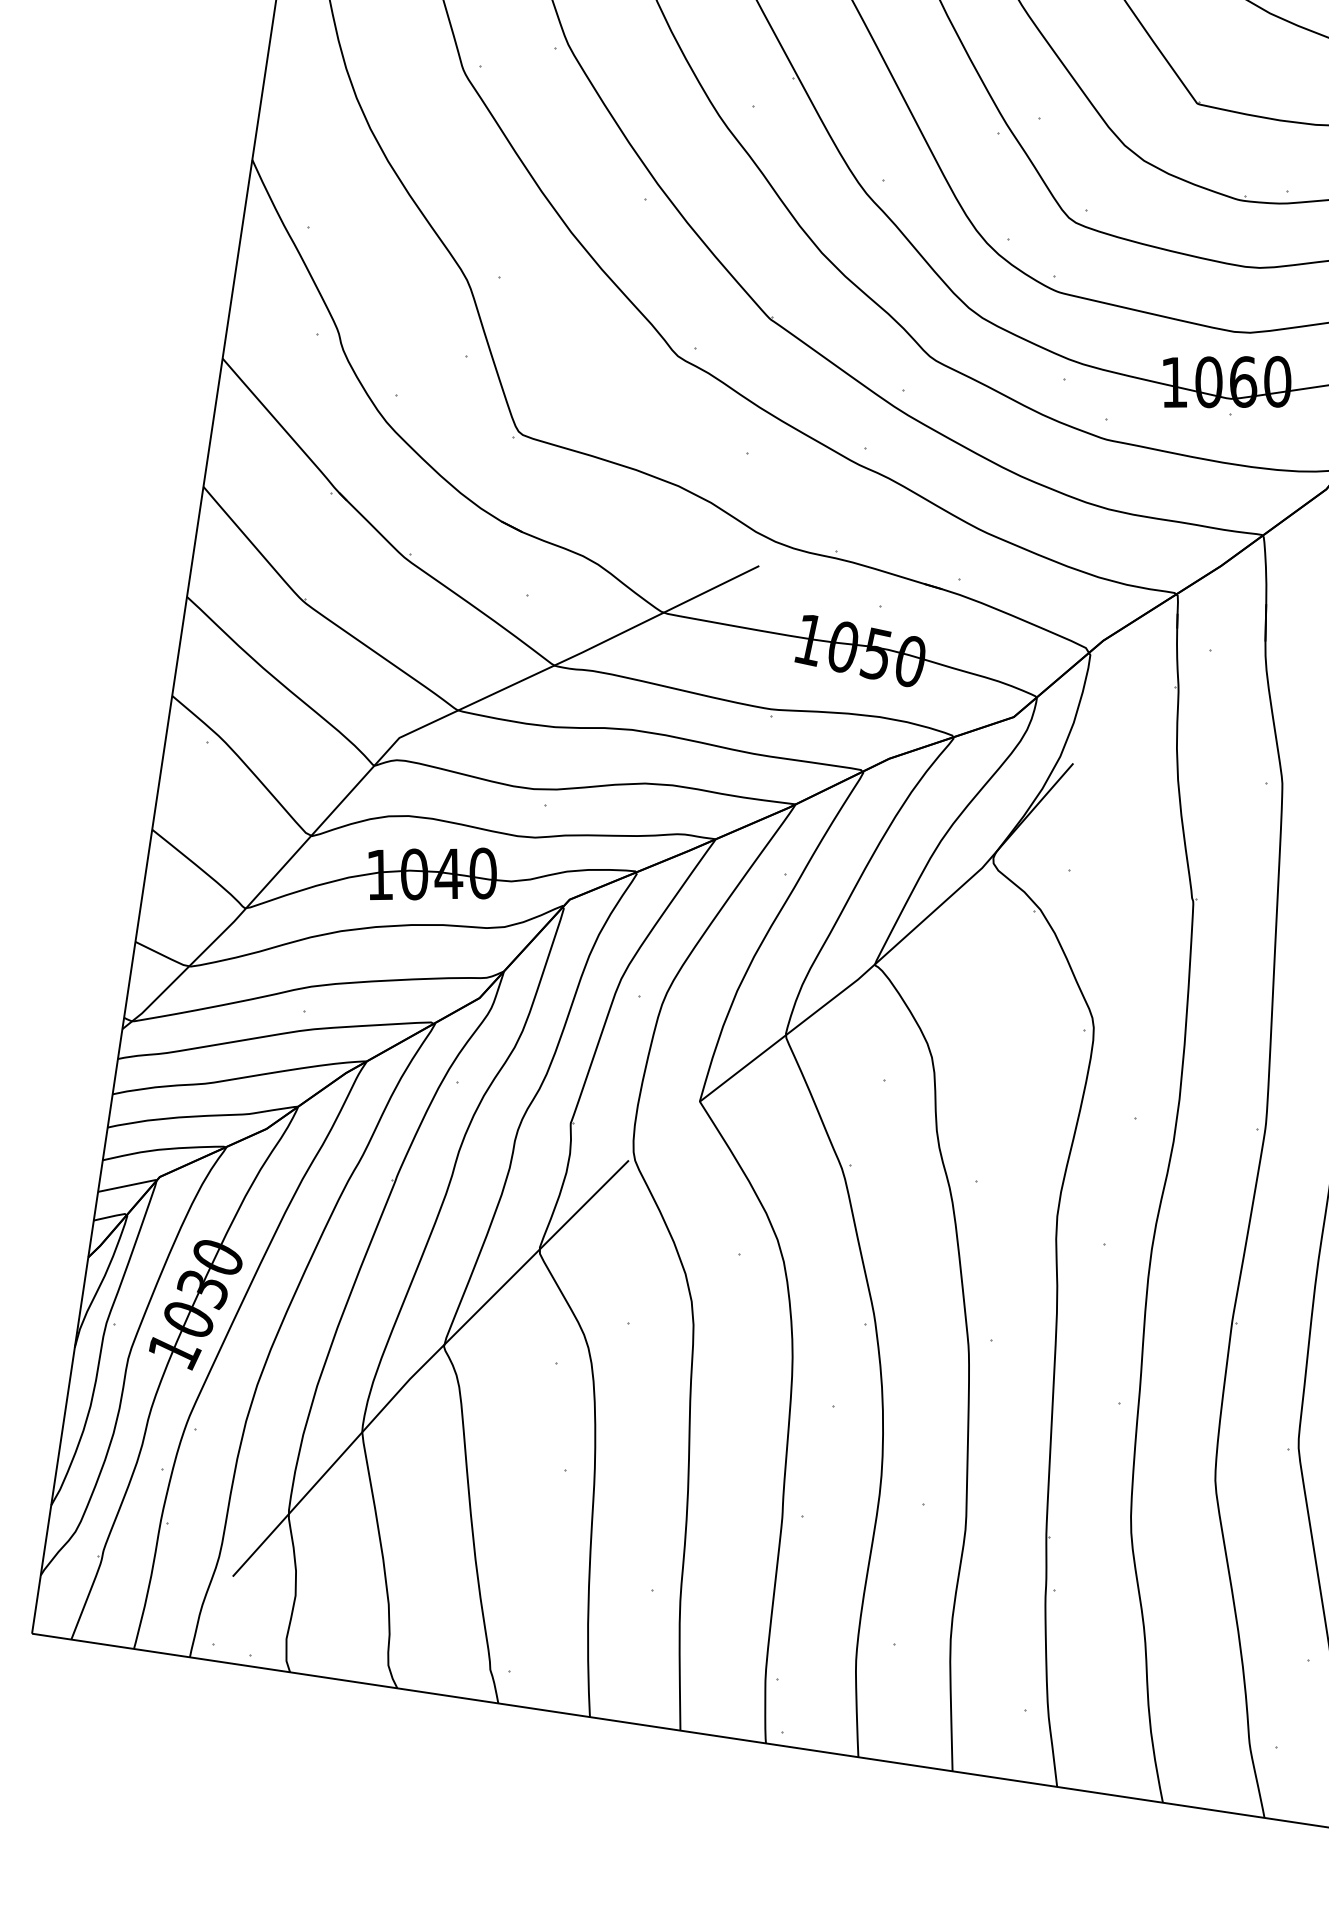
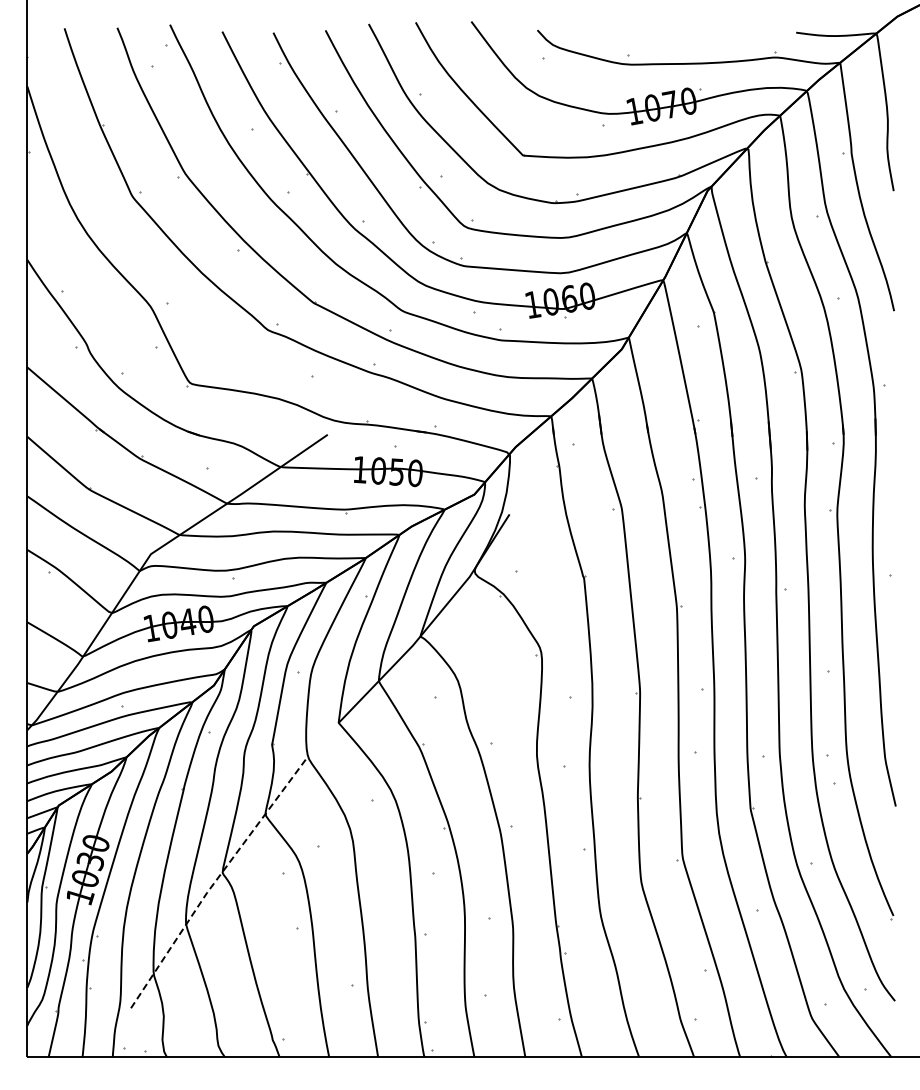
line: (424, 1363) -> (213, 883), solid -> dashed

